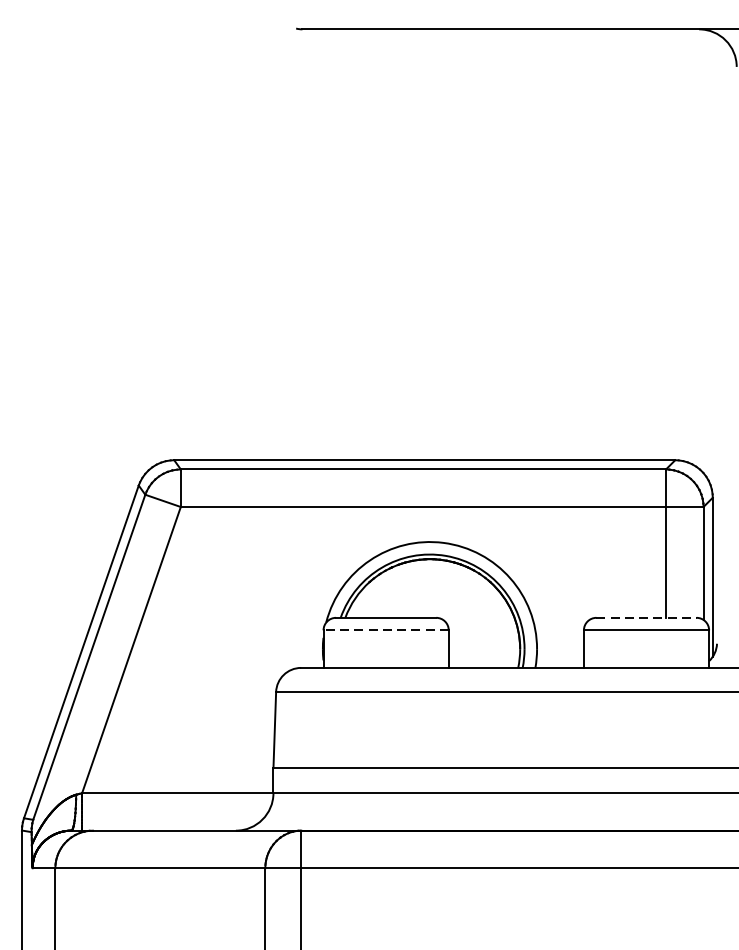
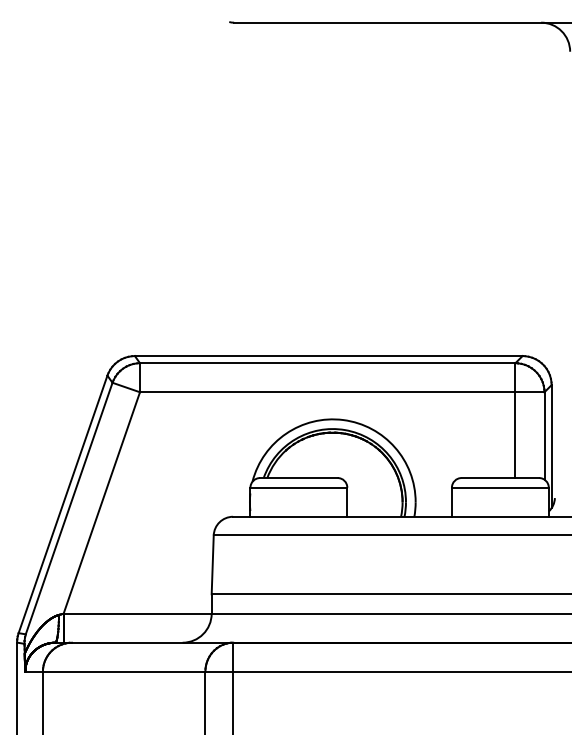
line: (646, 618) -> (500, 478), dashed -> solid
line: (385, 630) -> (298, 487), dashed -> solid

